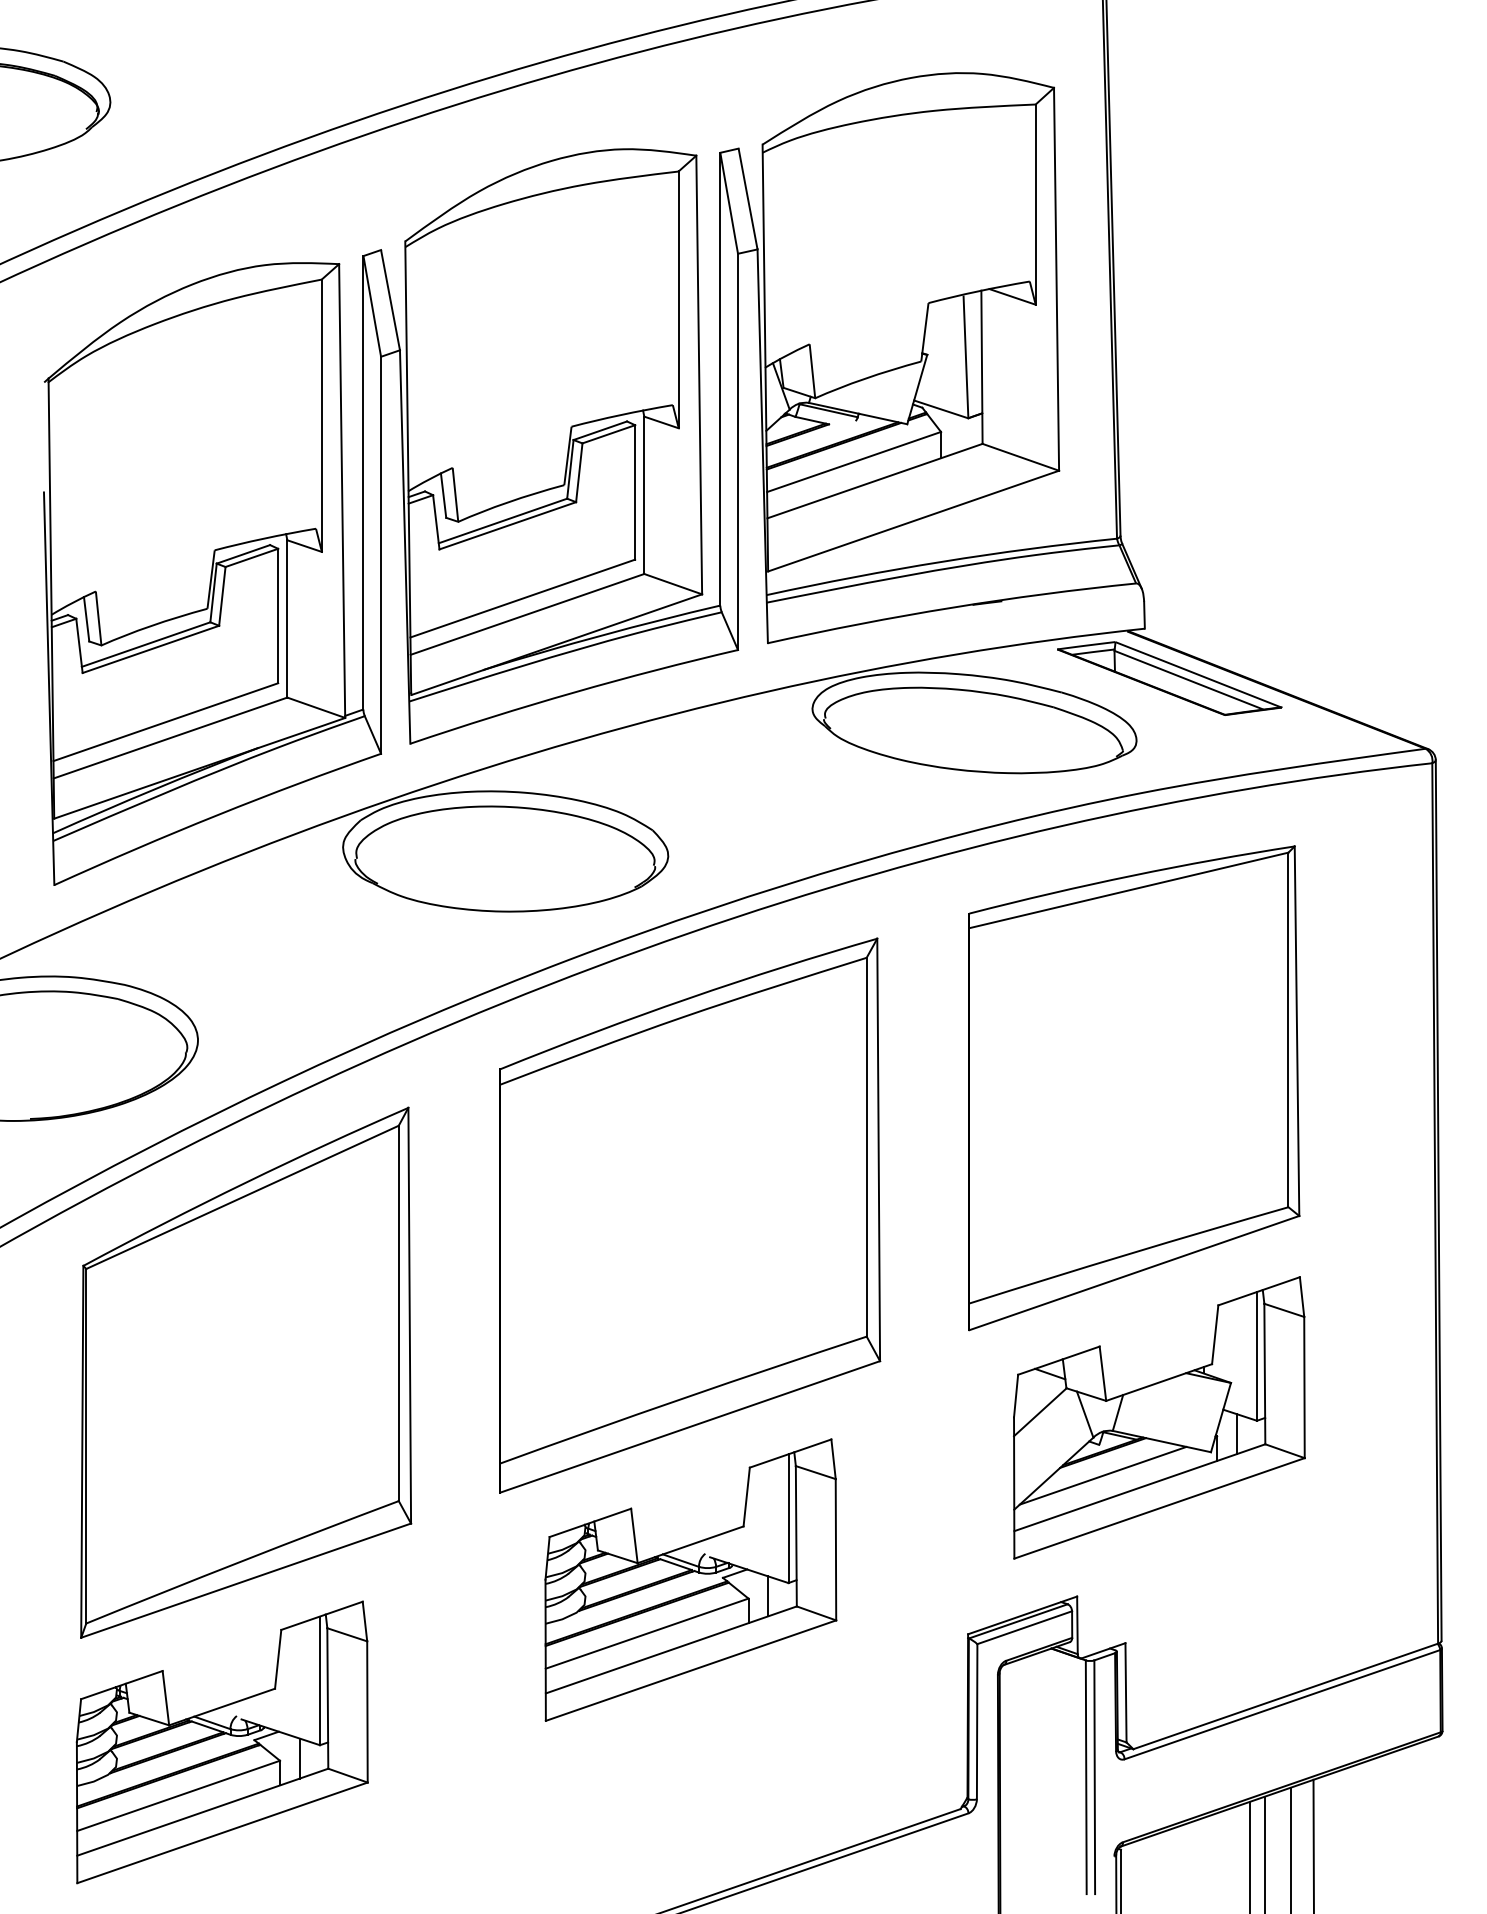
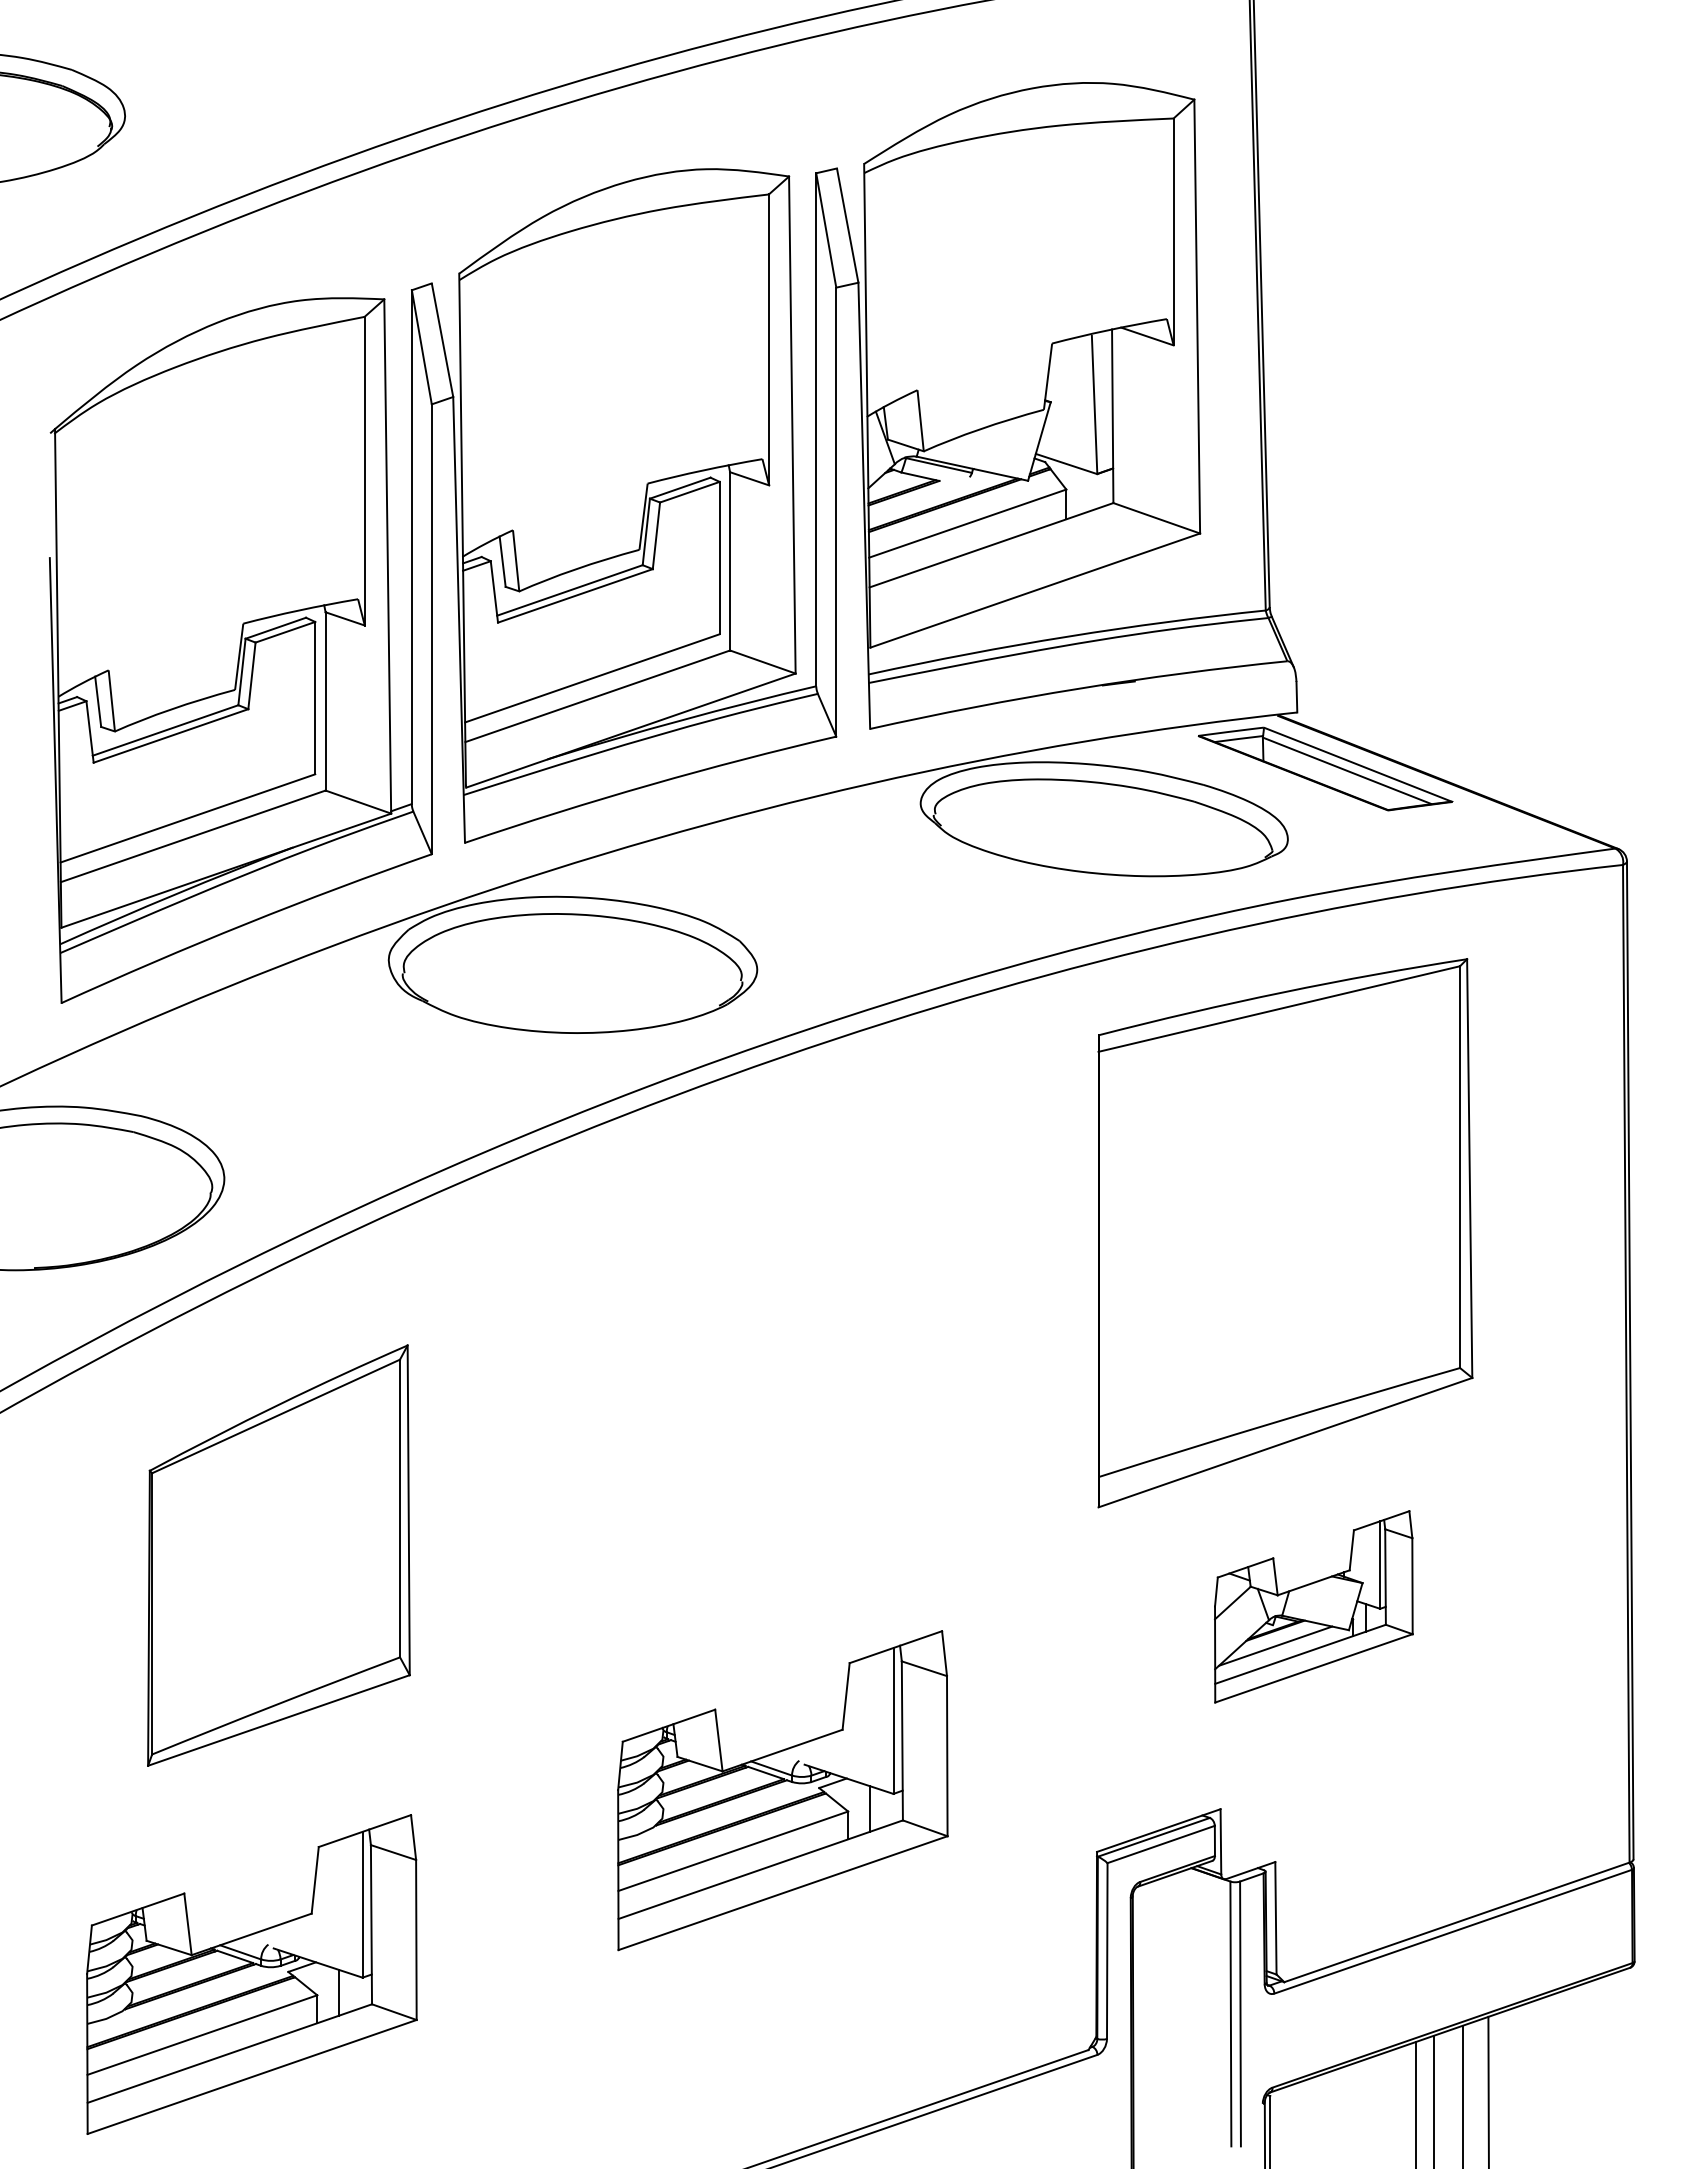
part: (690, 1215) -> (782, 1377), removed
part: (245, 1372) -> (278, 1555), size x0.7
part: (1159, 1417) -> (1313, 1606), size x0.6

